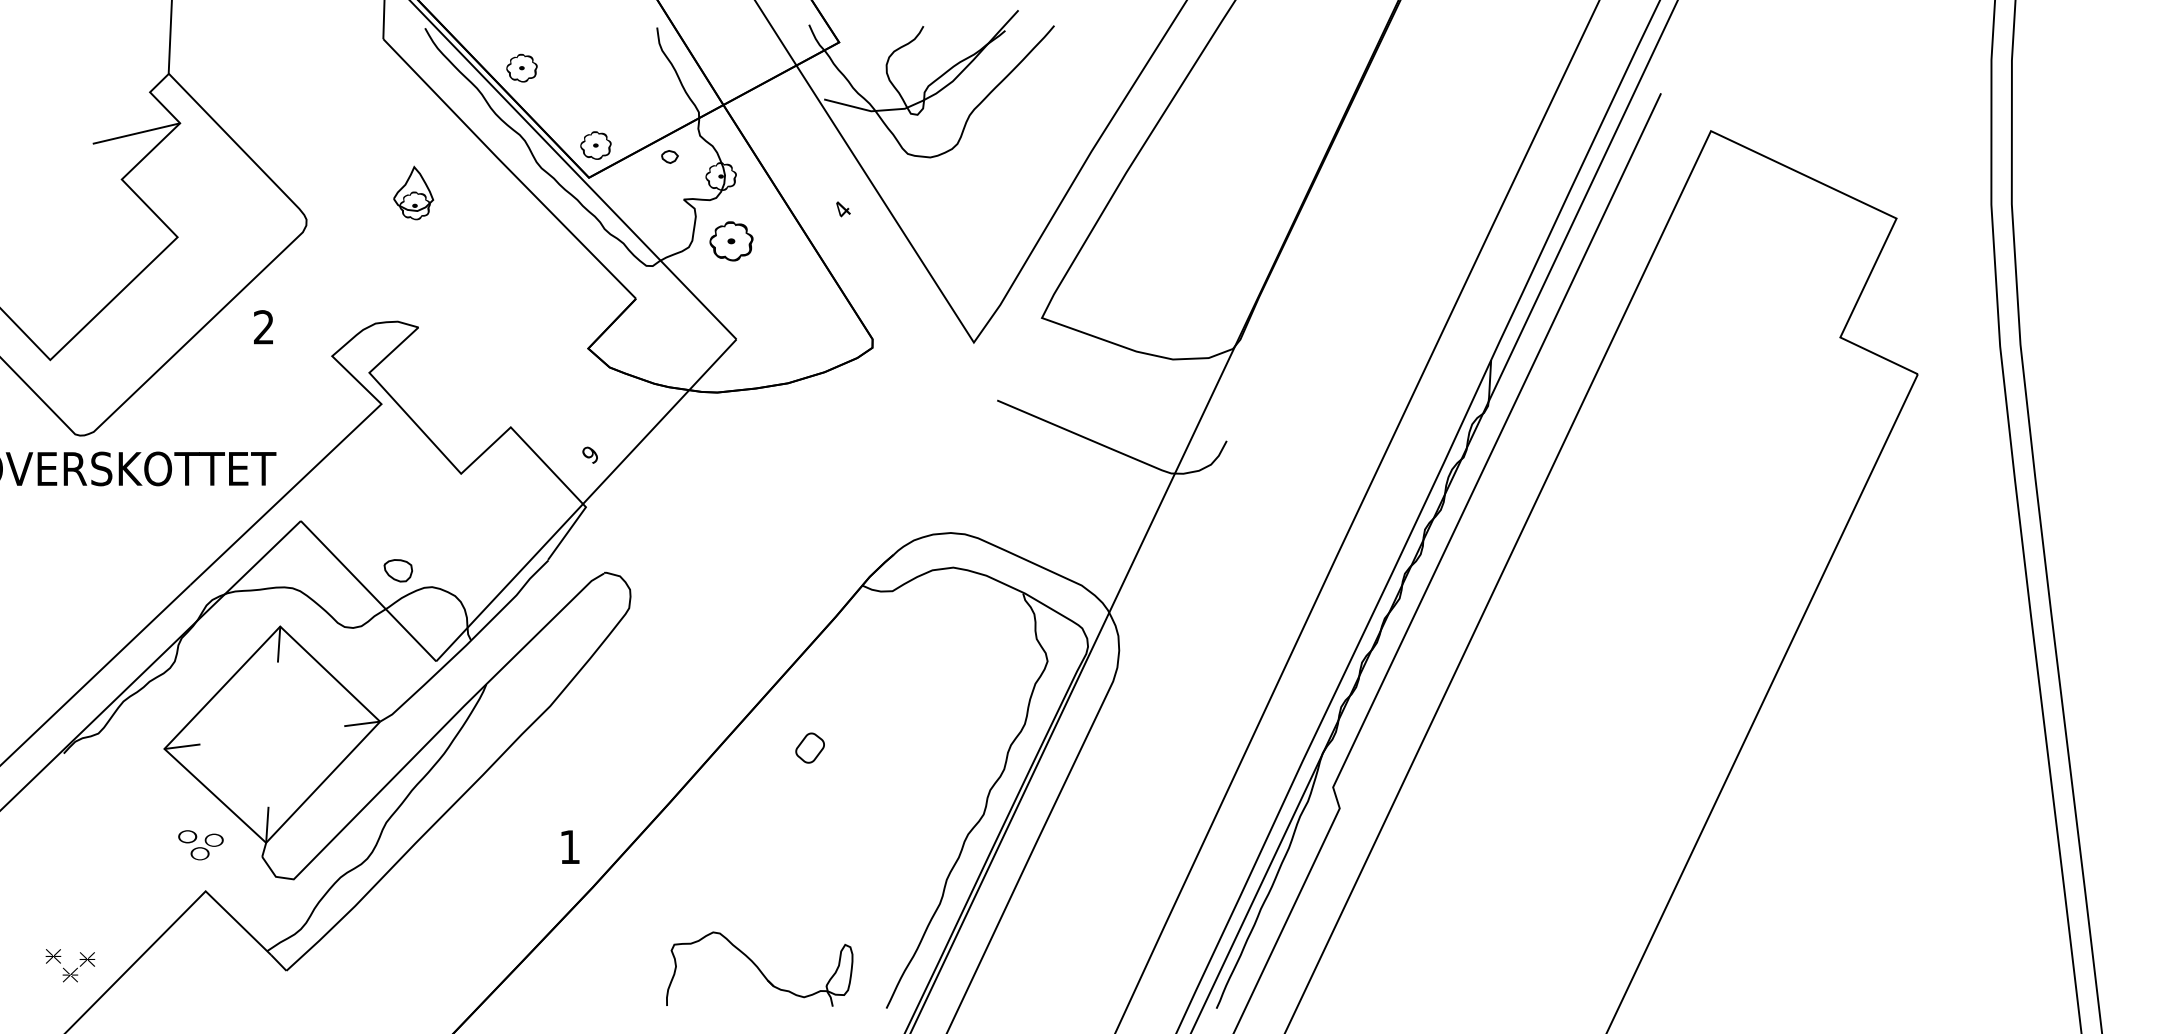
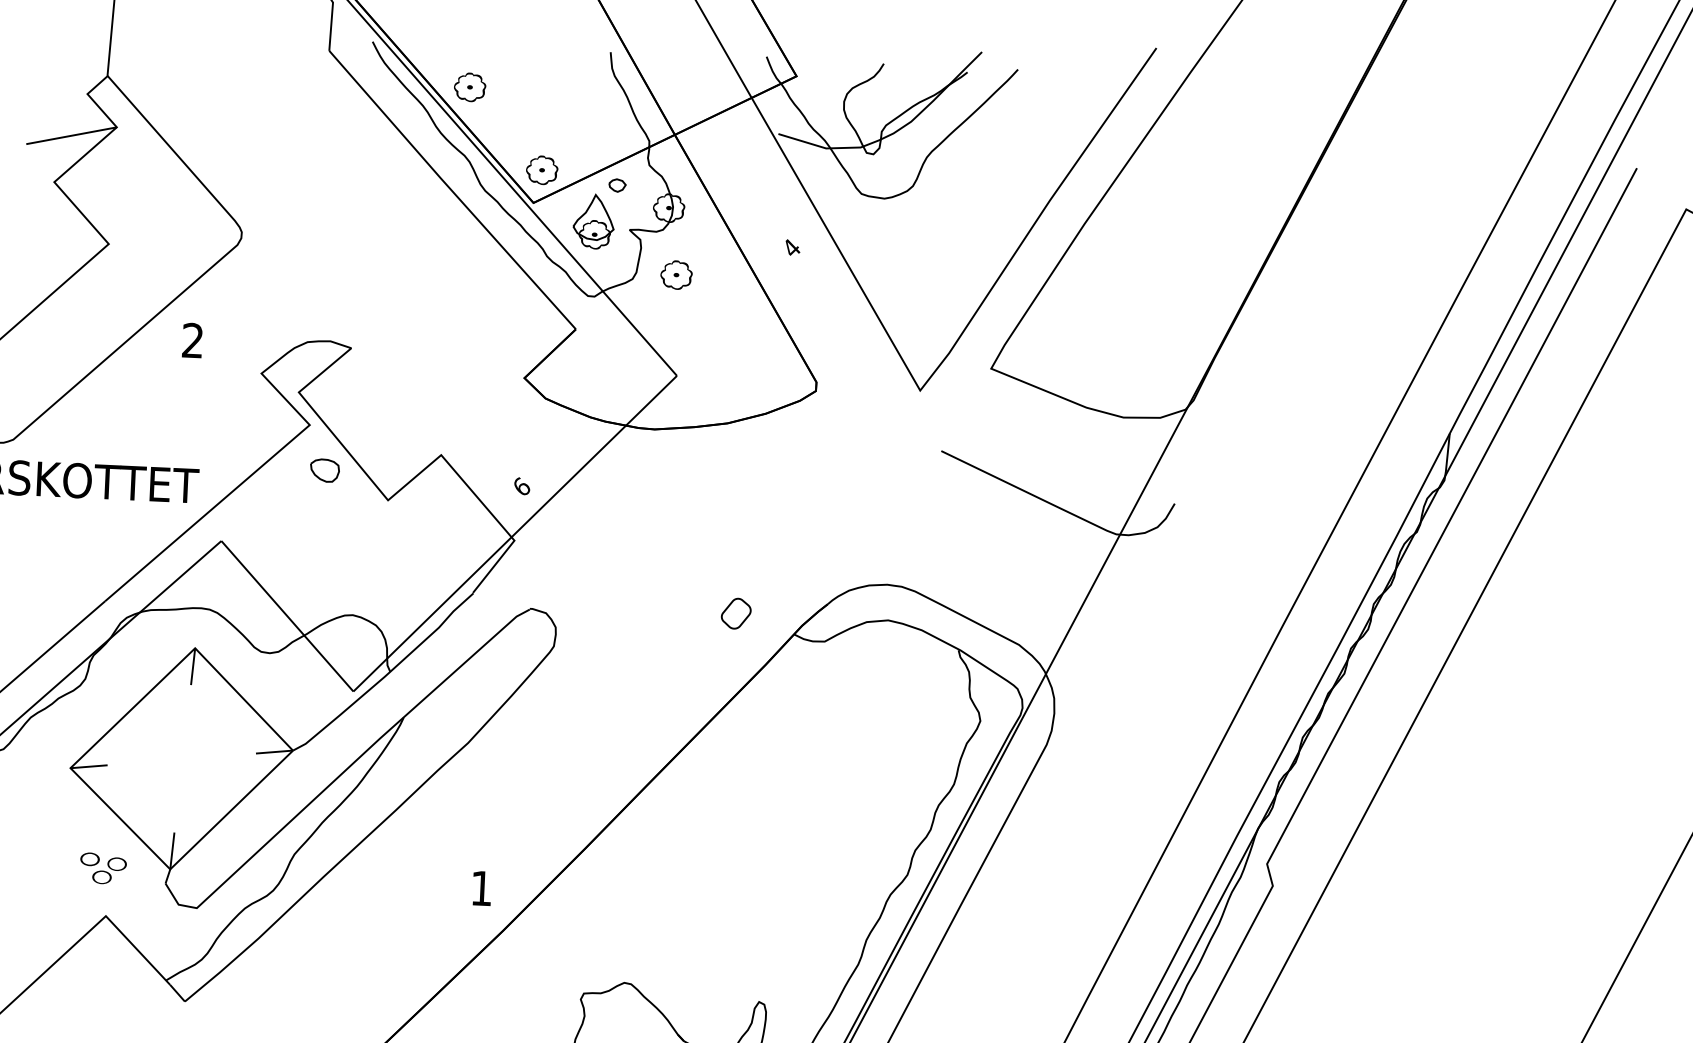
part: (413, 192) -> (593, 220), moved
part: (731, 241) -> (676, 275), size x0.71
text: (590, 454) -> (521, 486), 9 -> 6
part: (397, 570) -> (324, 470), moved
part: (809, 747) -> (735, 613), moved

